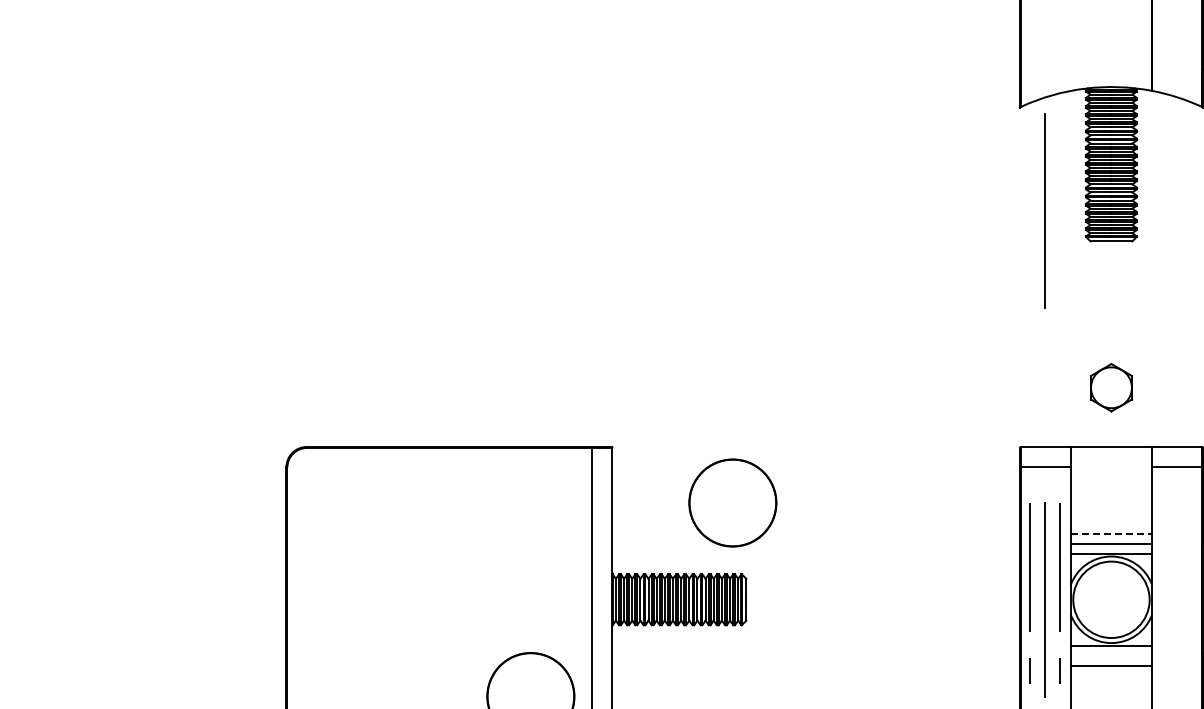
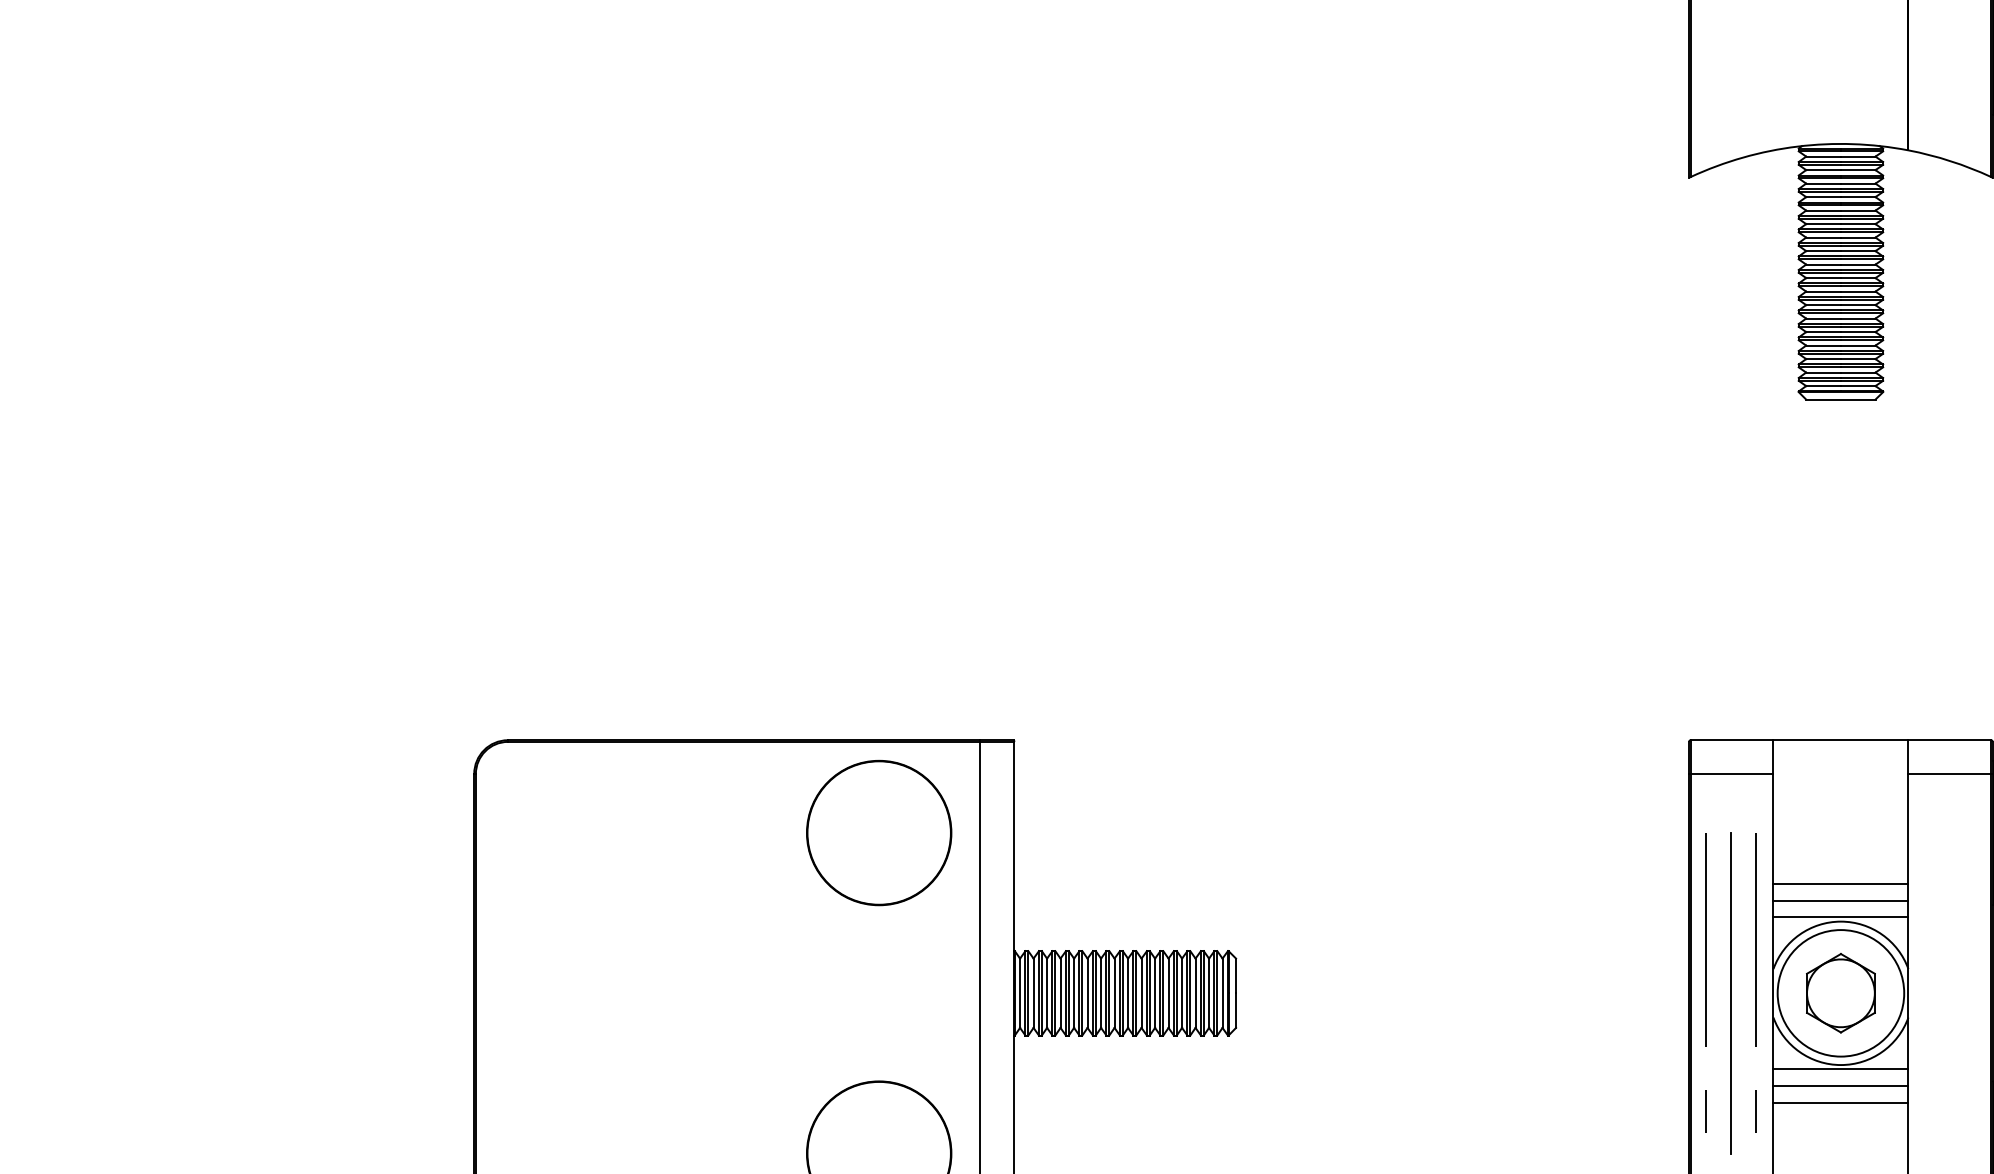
line: (1044, 210) -> (1730, 348), removed
part: (1111, 387) -> (1840, 992), moved
circle: (732, 502) -> (878, 832), moved
line: (1111, 533) -> (1840, 883), dashed -> solid
line: (1111, 655) -> (1840, 1085), added

